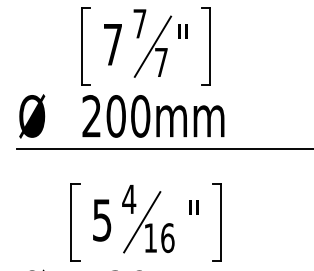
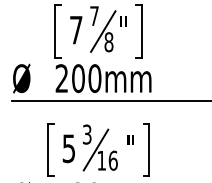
text: (160, 62) -> (108, 42), 7 -> 8
text: (128, 199) -> (86, 134), 4 -> 3

